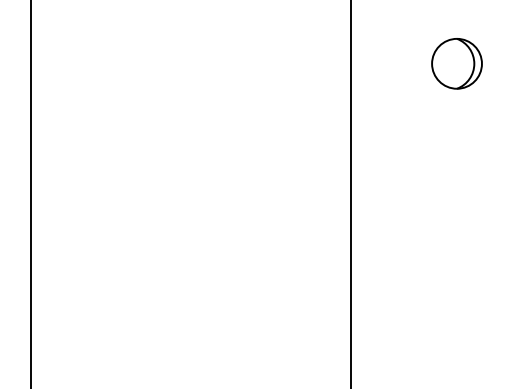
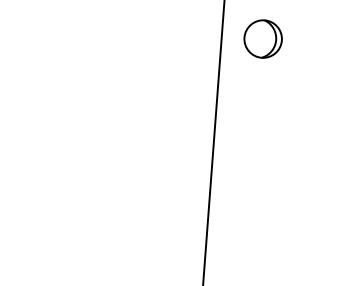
part: (456, 63) -> (262, 38), moved

